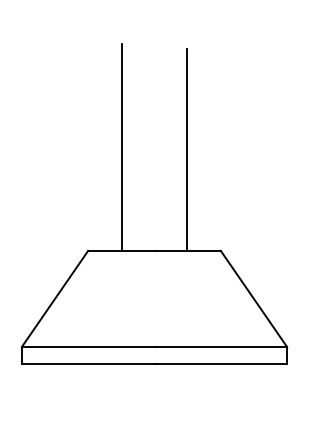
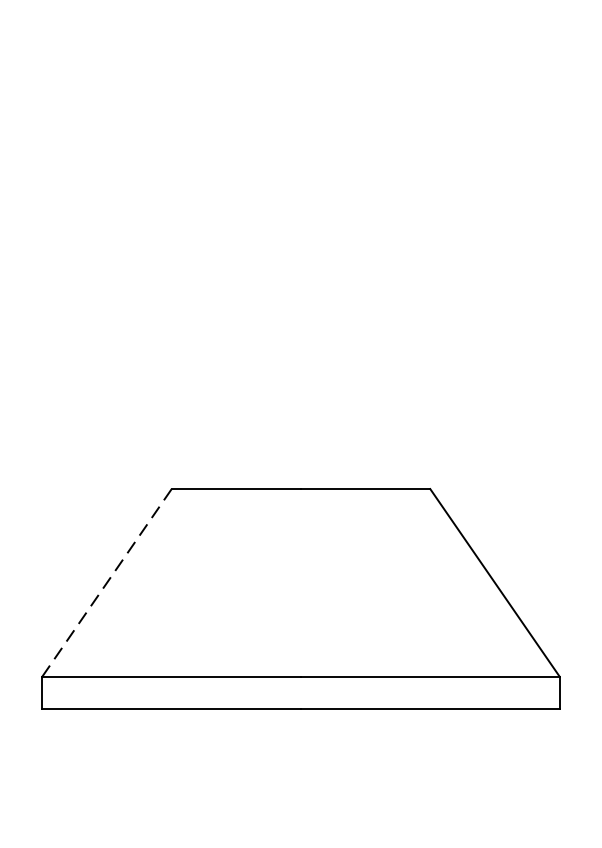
line: (122, 146) -> (238, 285), removed
line: (186, 149) -> (363, 291), removed
line: (54, 299) -> (106, 583), solid -> dashed

